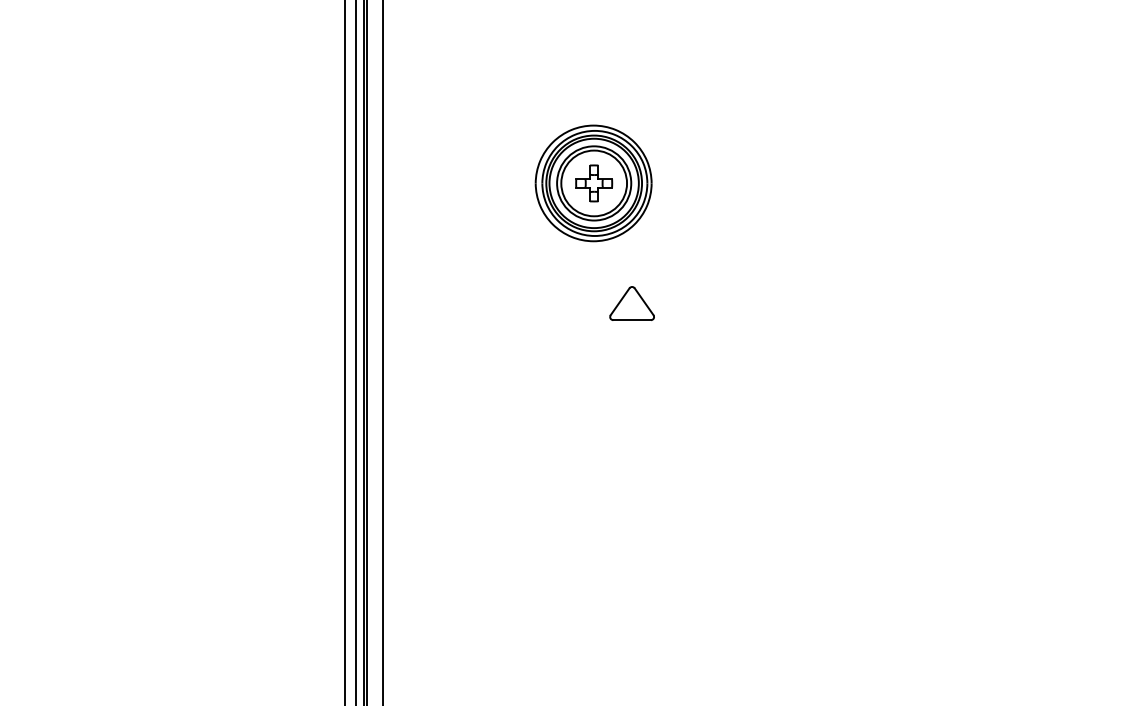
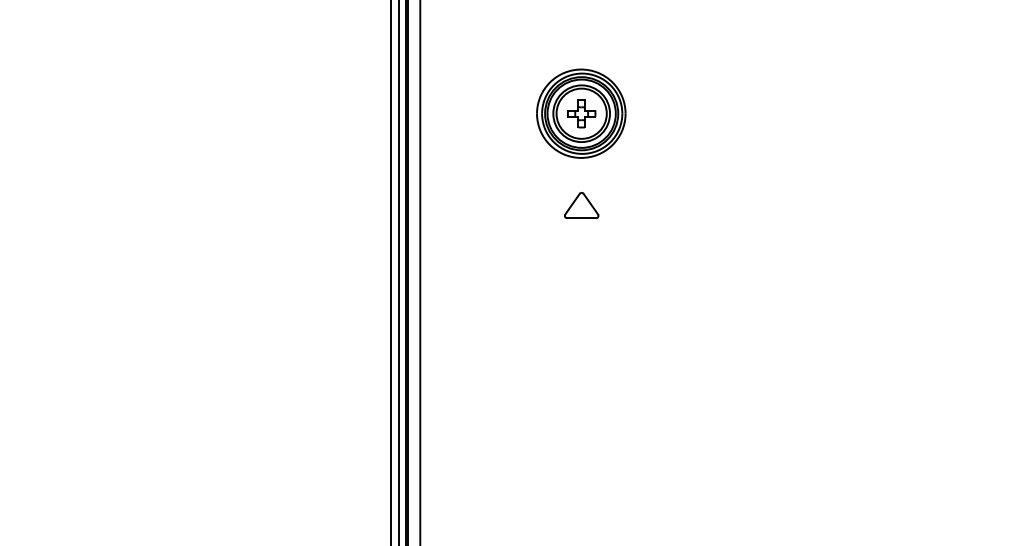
part: (631, 303) -> (581, 205), moved

